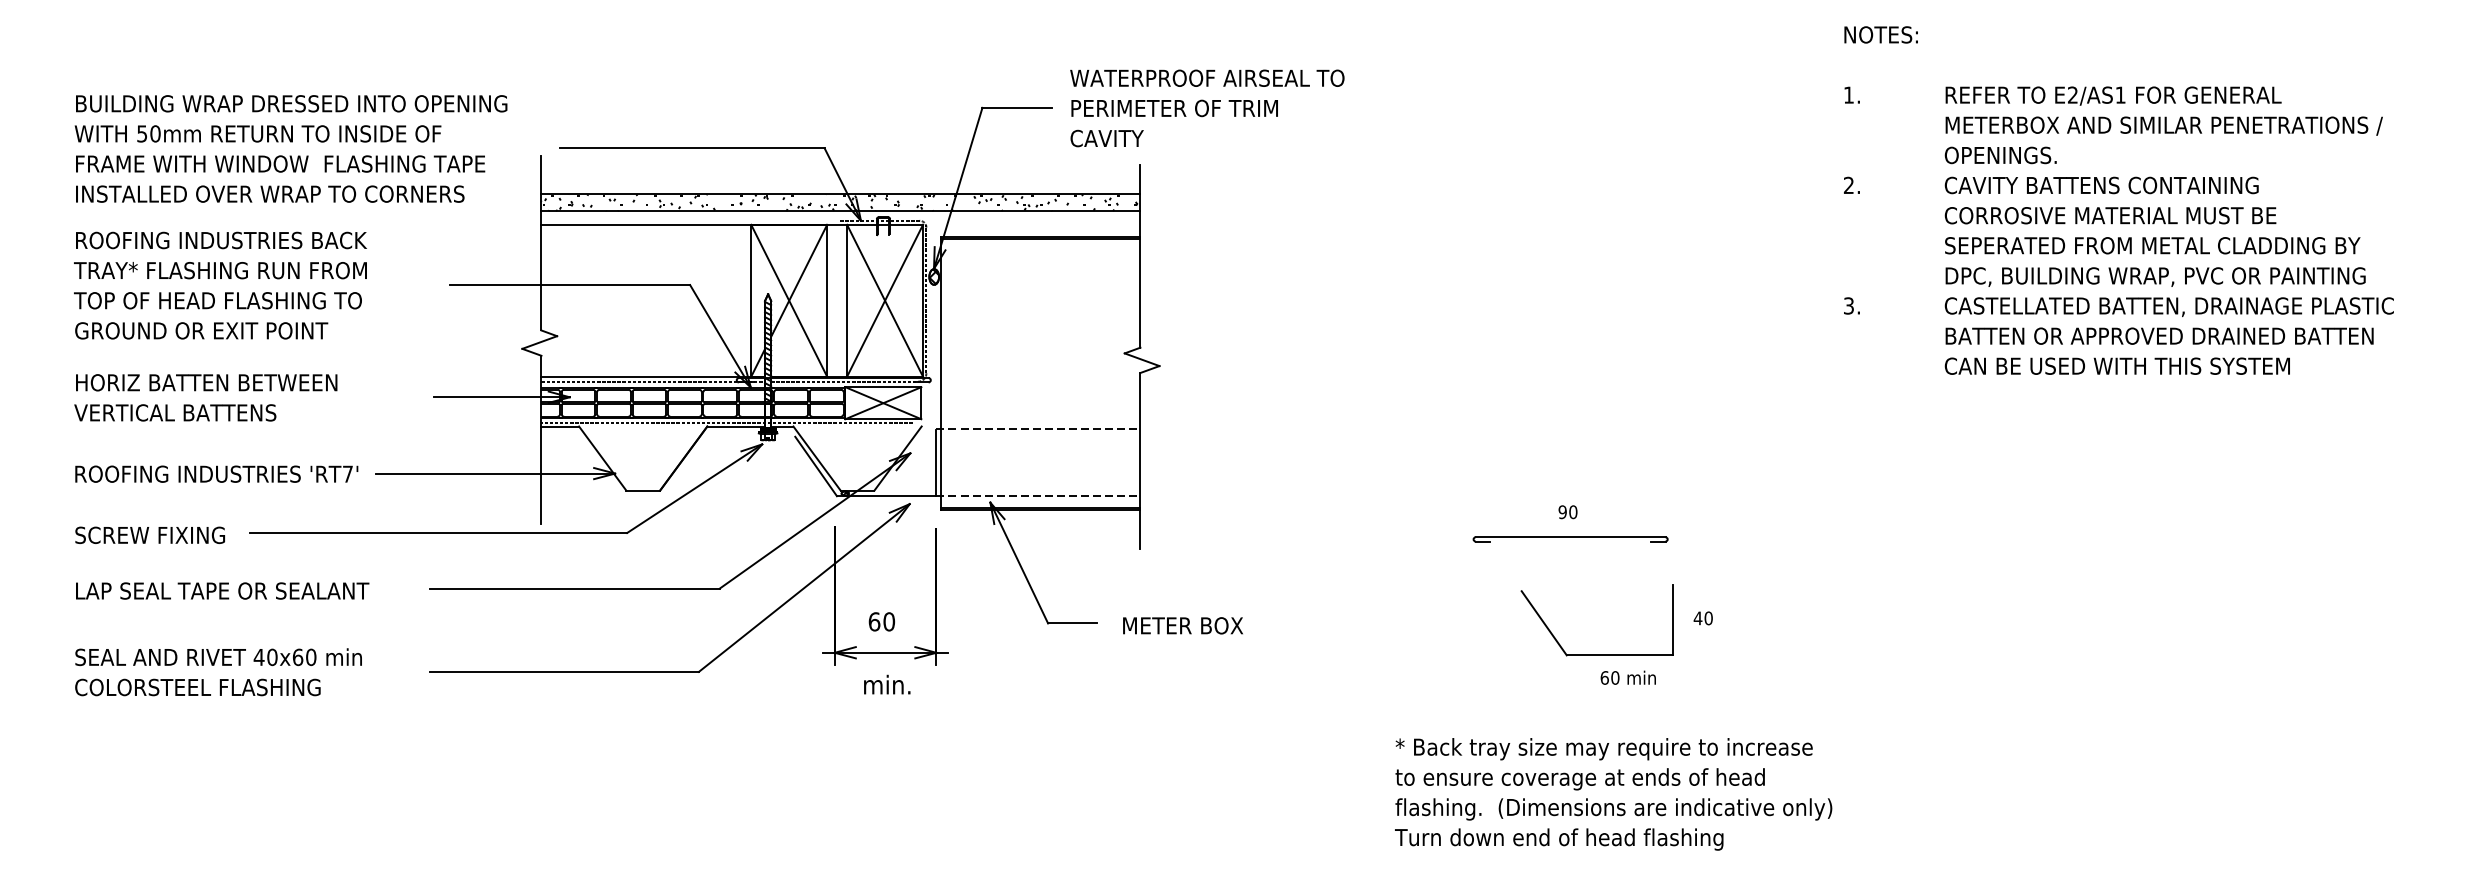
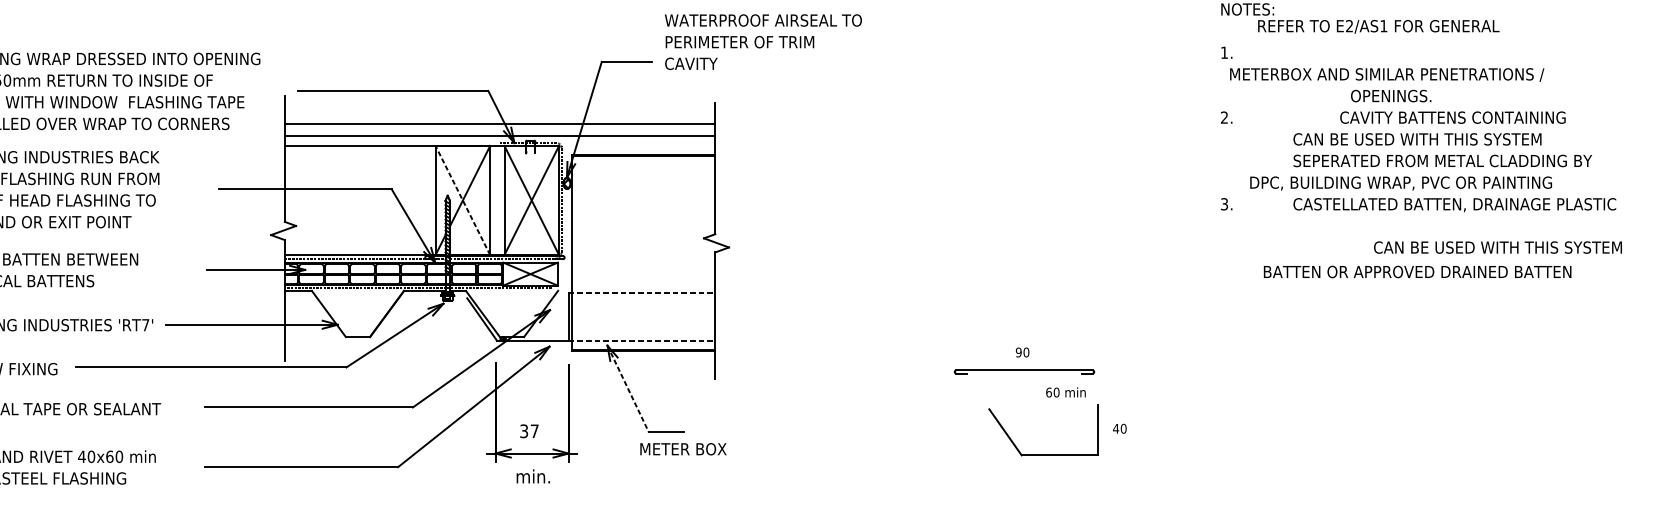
text: (2113, 95) -> (1378, 26), moved
text: (1207, 108) -> (763, 42), moved
text: (2163, 125) -> (1386, 74), moved
text: (2000, 155) -> (1390, 96), moved
text: (2101, 185) -> (1452, 117), moved
hatch: (839, 202) -> (499, 129), removed
text: (2123, 215) -> (1421, 139), CORROSIVE MATERIAL MUST BE -> CAN BE USED WITH THIS SYSTEM
text: (2155, 276) -> (1401, 183), moved
line: (789, 300) -> (463, 200), solid -> dashed
text: (2159, 335) -> (1417, 271), moved
text: (2116, 365) -> (1497, 247), moved
line: (1019, 563) -> (628, 389), solid -> dashed
text: (881, 621) -> (529, 431), 60 -> 37
text: (1182, 625) -> (683, 449), moved
text: (1627, 677) -> (1065, 392), moved

